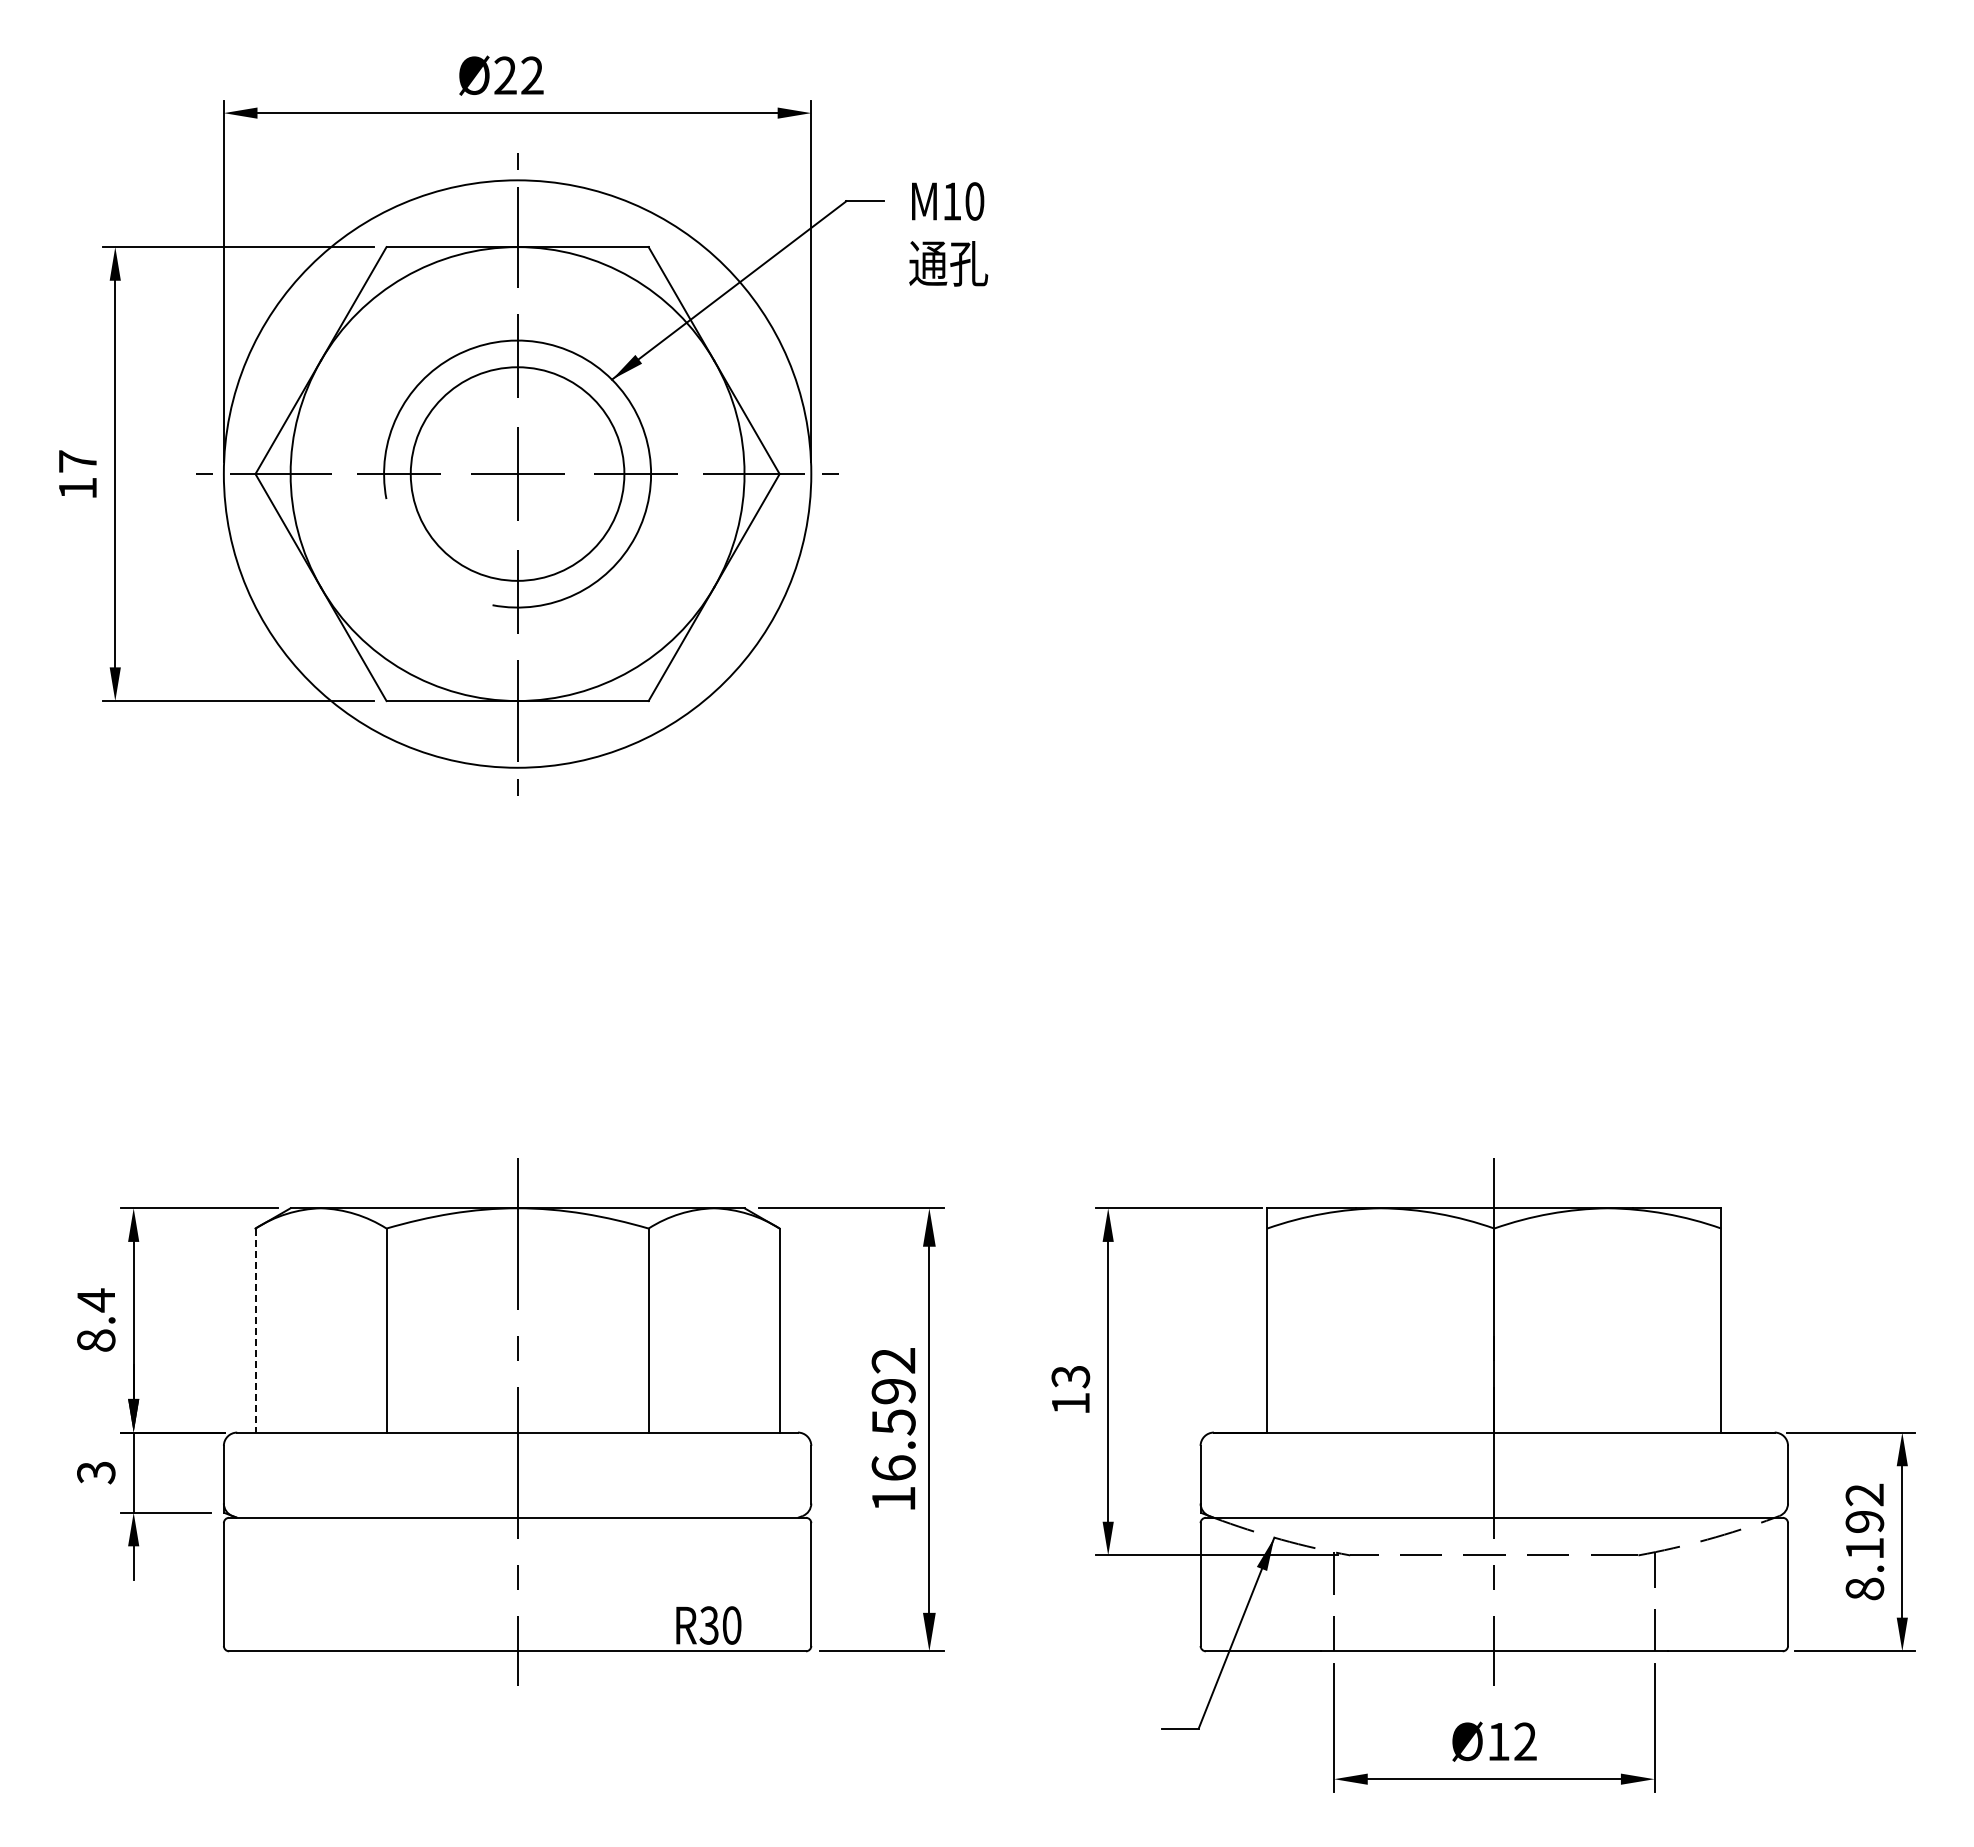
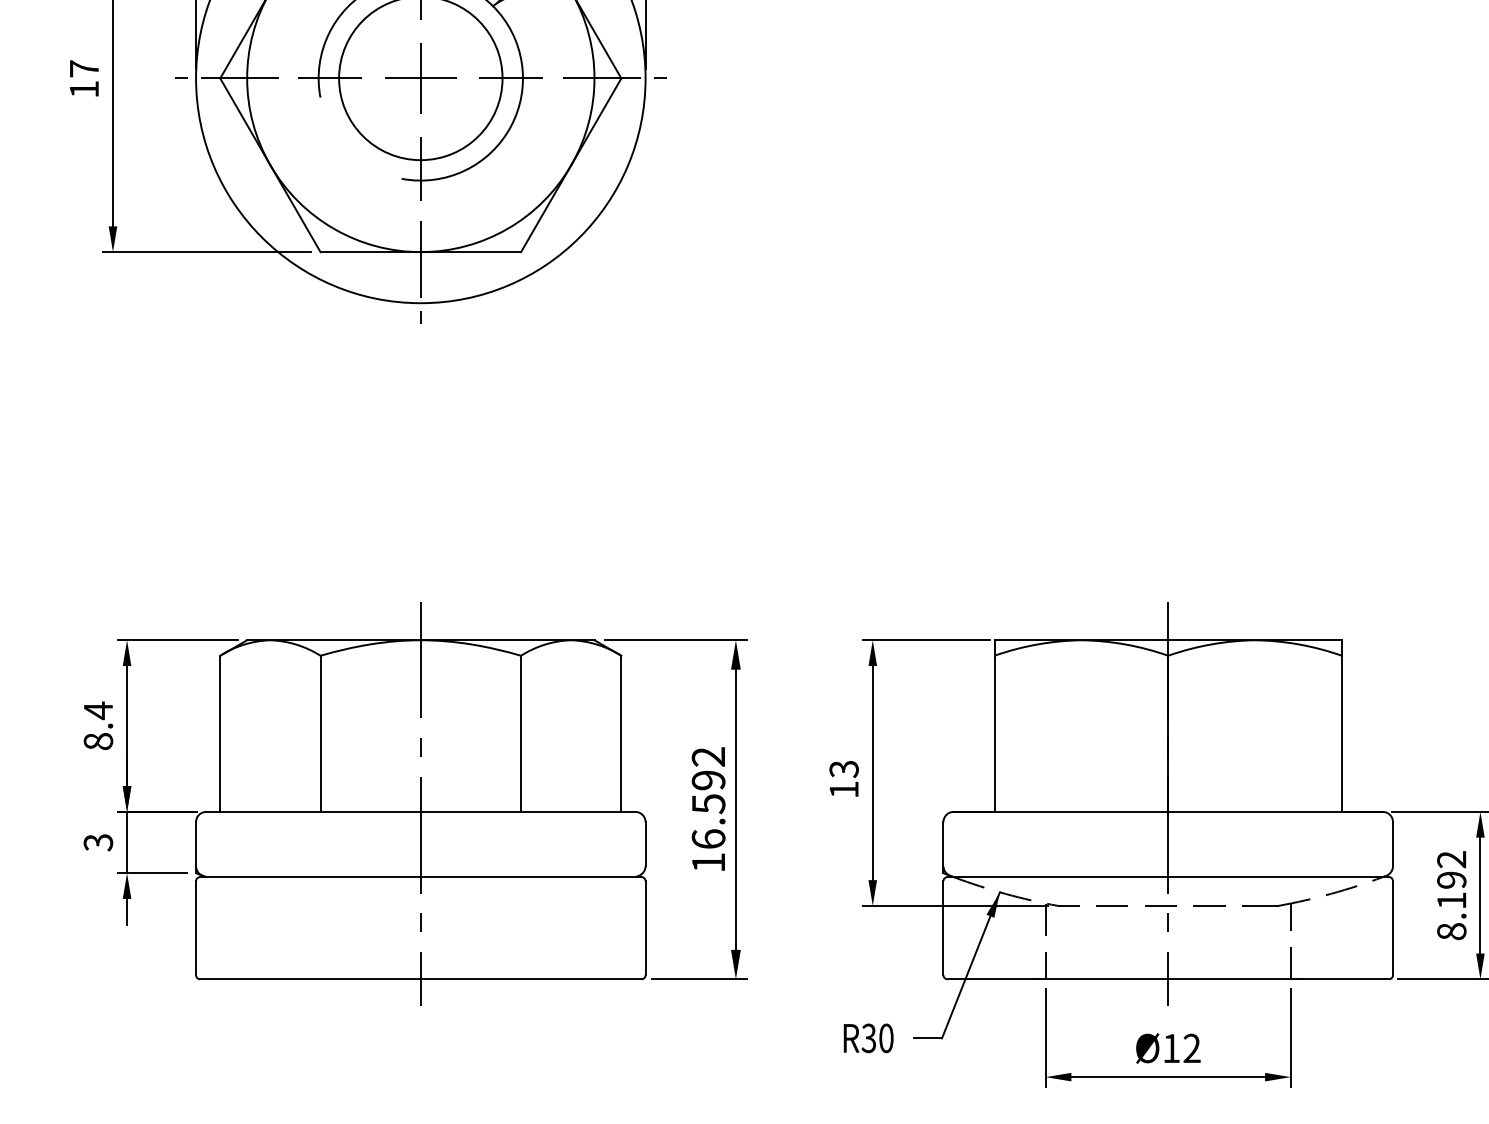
line: (255, 1331) -> (220, 734), dashed -> solid
text: (708, 1625) -> (868, 1038), moved

